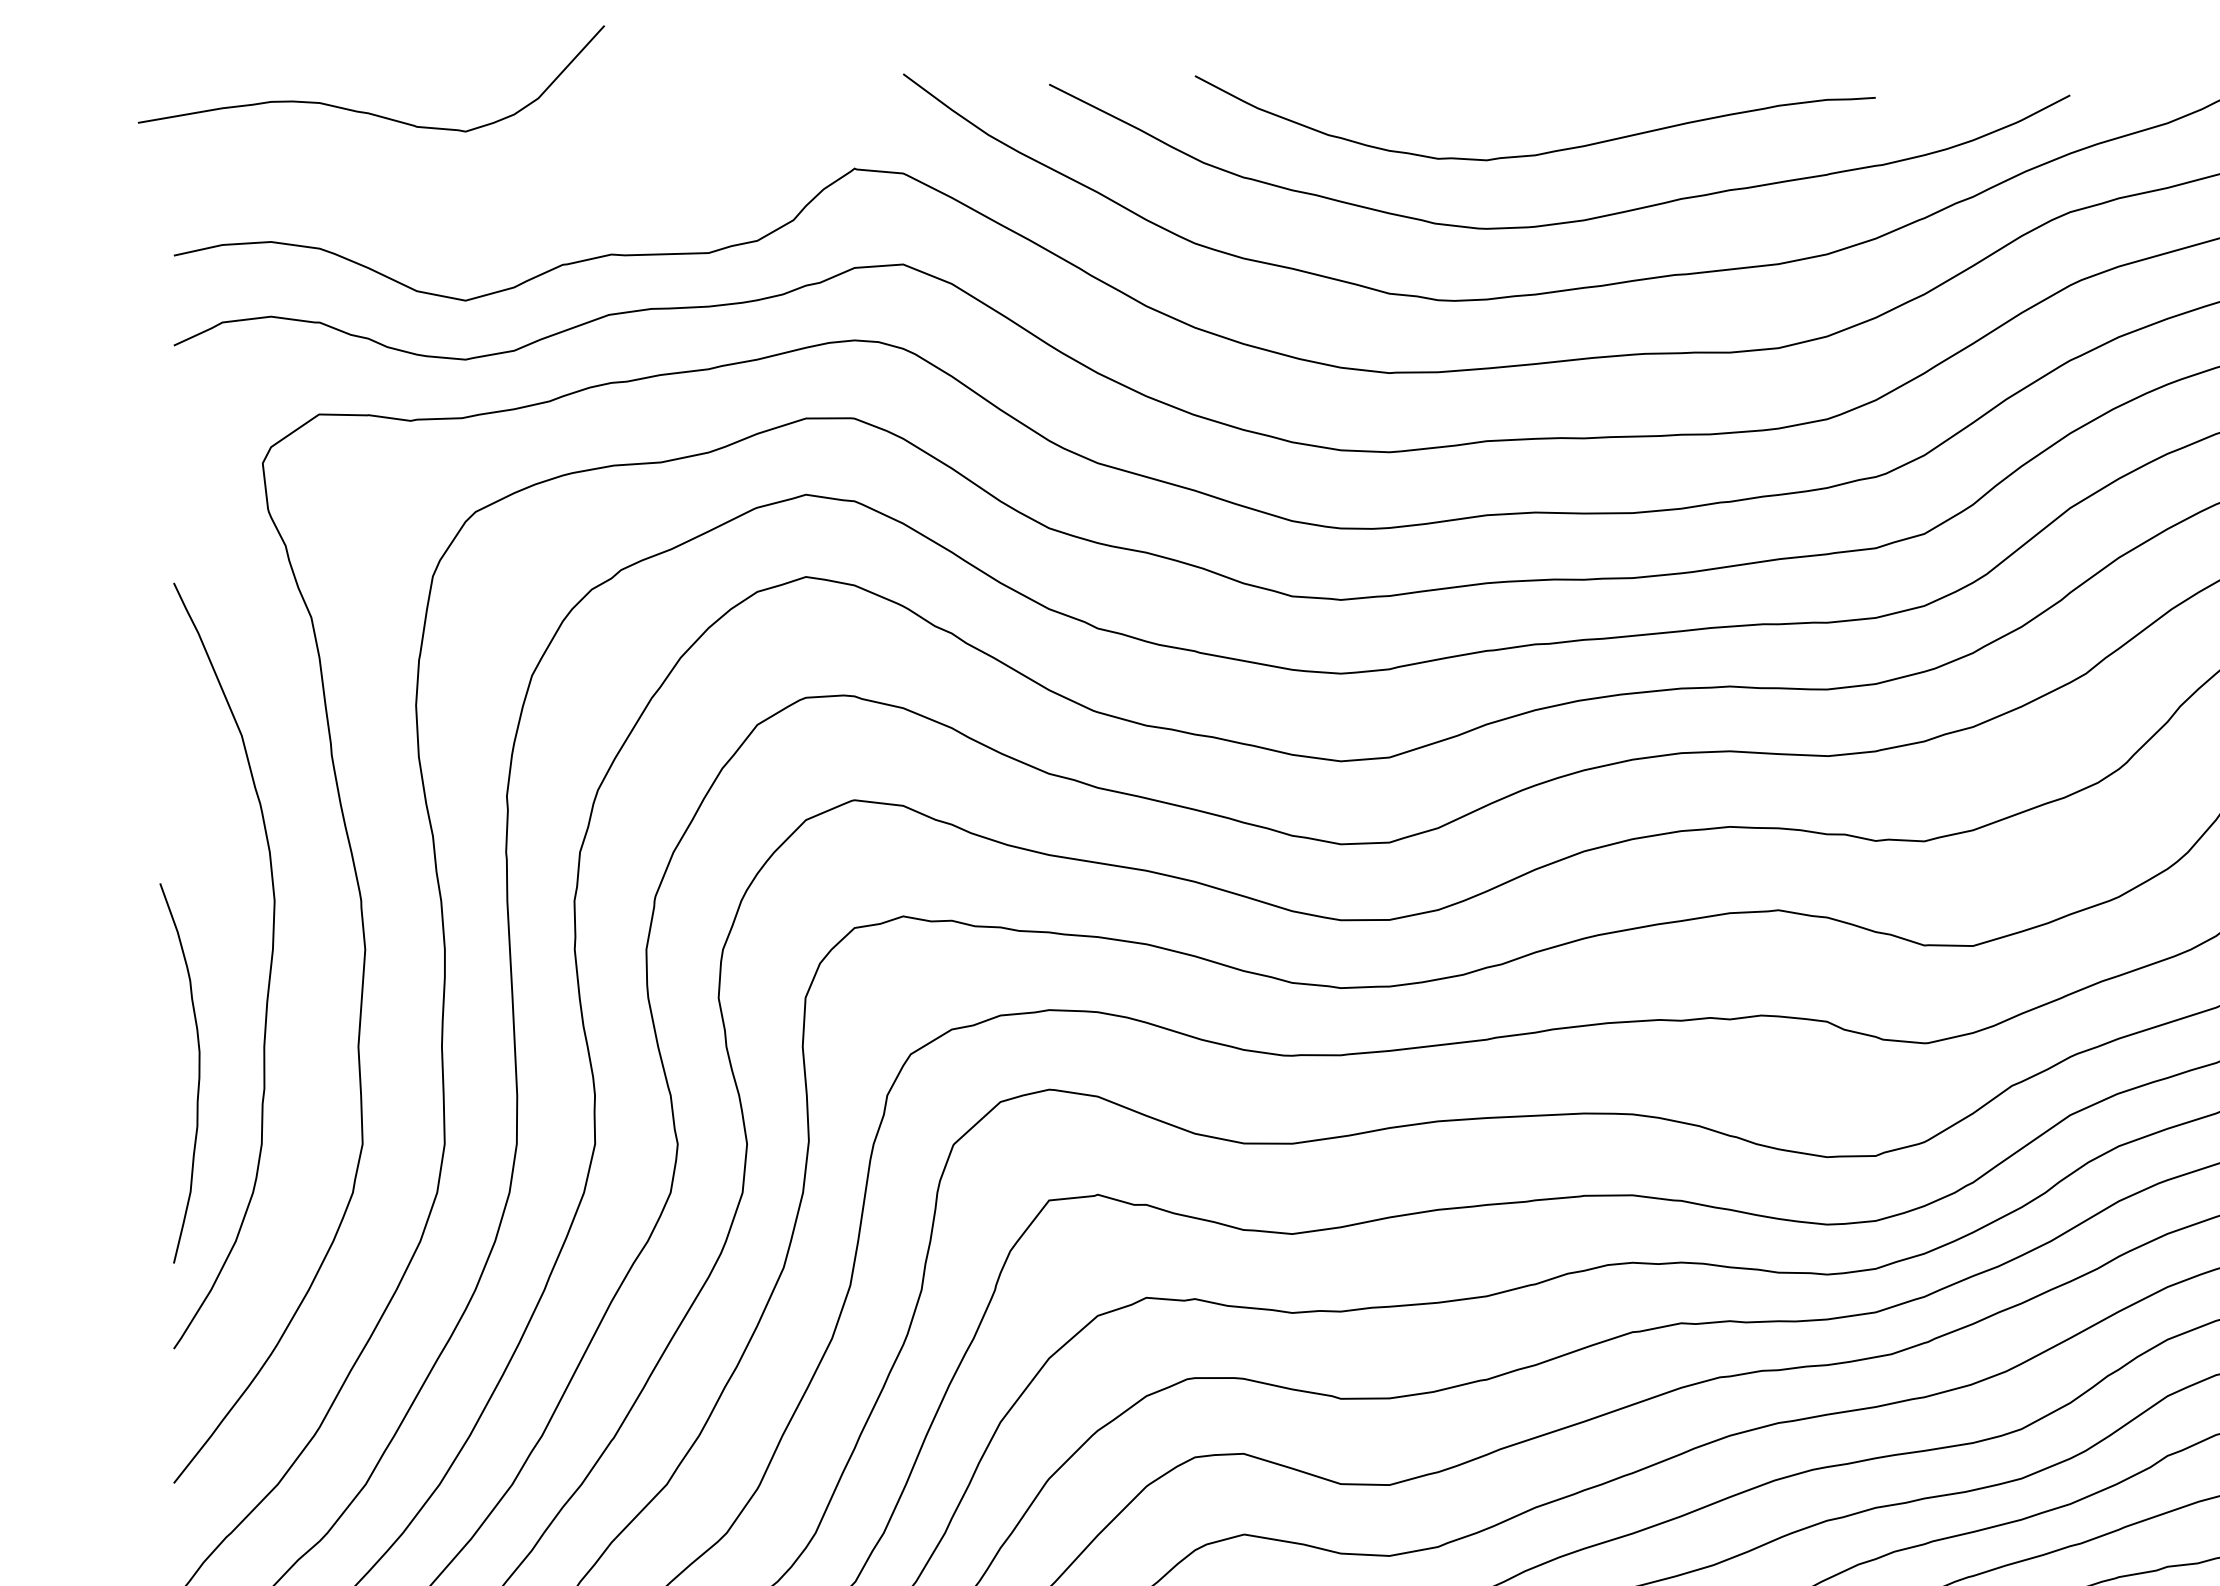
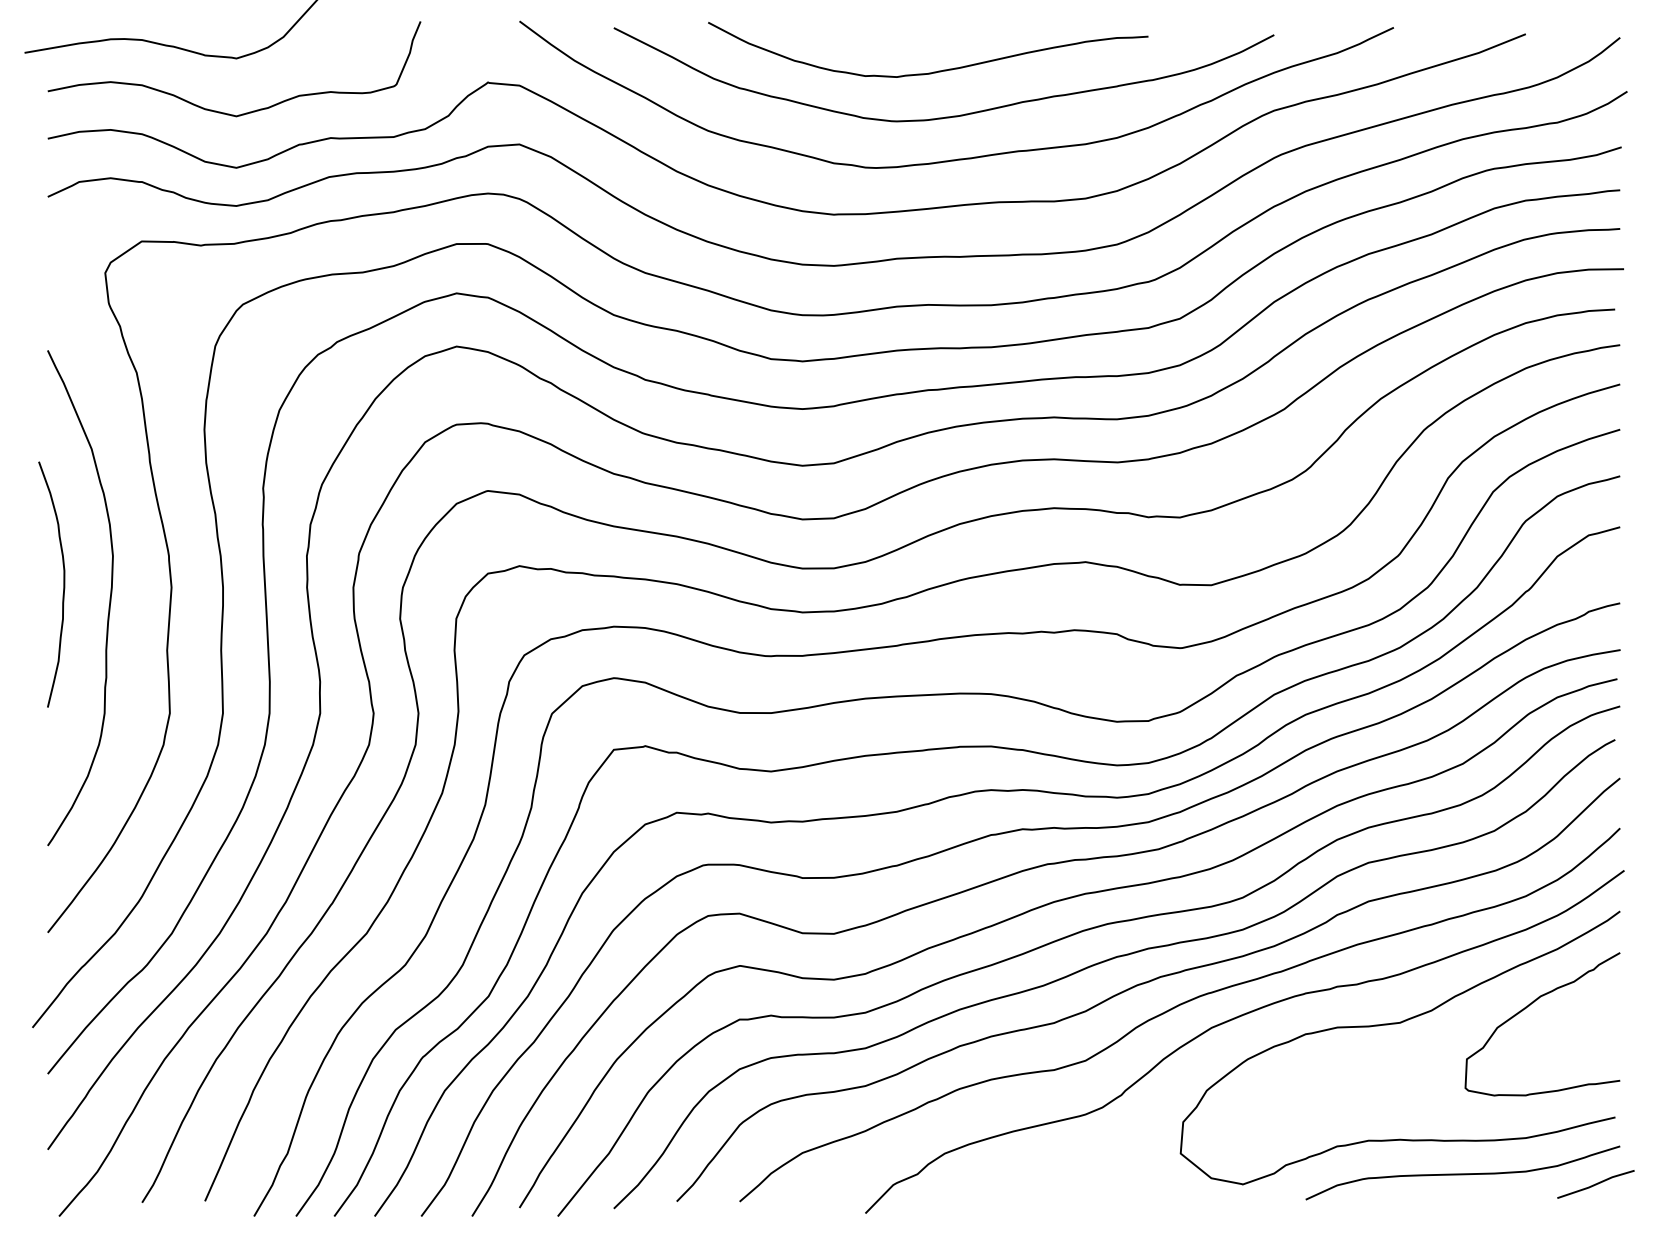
curve: (448, 215) -> (225, 112), added
curve: (198, 1073) -> (63, 584), moved

